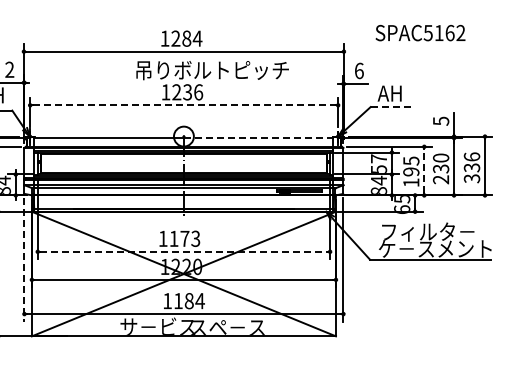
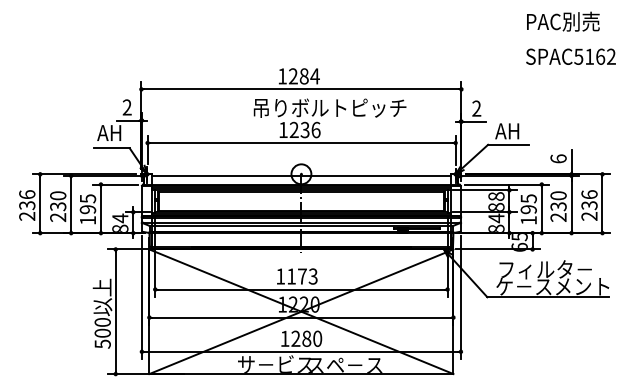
text: (420, 32) -> (570, 56), moved
text: (359, 70) -> (476, 108), 6 -> 2
line: (185, 105) -> (302, 143), dashed -> solid
line: (391, 106) -> (508, 144), dashed -> solid
text: (441, 120) -> (558, 158), 5 -> 6
line: (259, 137) -> (376, 175), dashed -> solid
text: (379, 163) -> (496, 201), 57 -> 88
line: (424, 170) -> (541, 208), dashed -> solid
text: (472, 178) -> (589, 216), 336 -> 236
line: (184, 251) -> (301, 289), dashed -> solid
line: (24, 259) -> (141, 297), dashed -> solid
text: (189, 300) -> (306, 338), 1184 -> 1280

